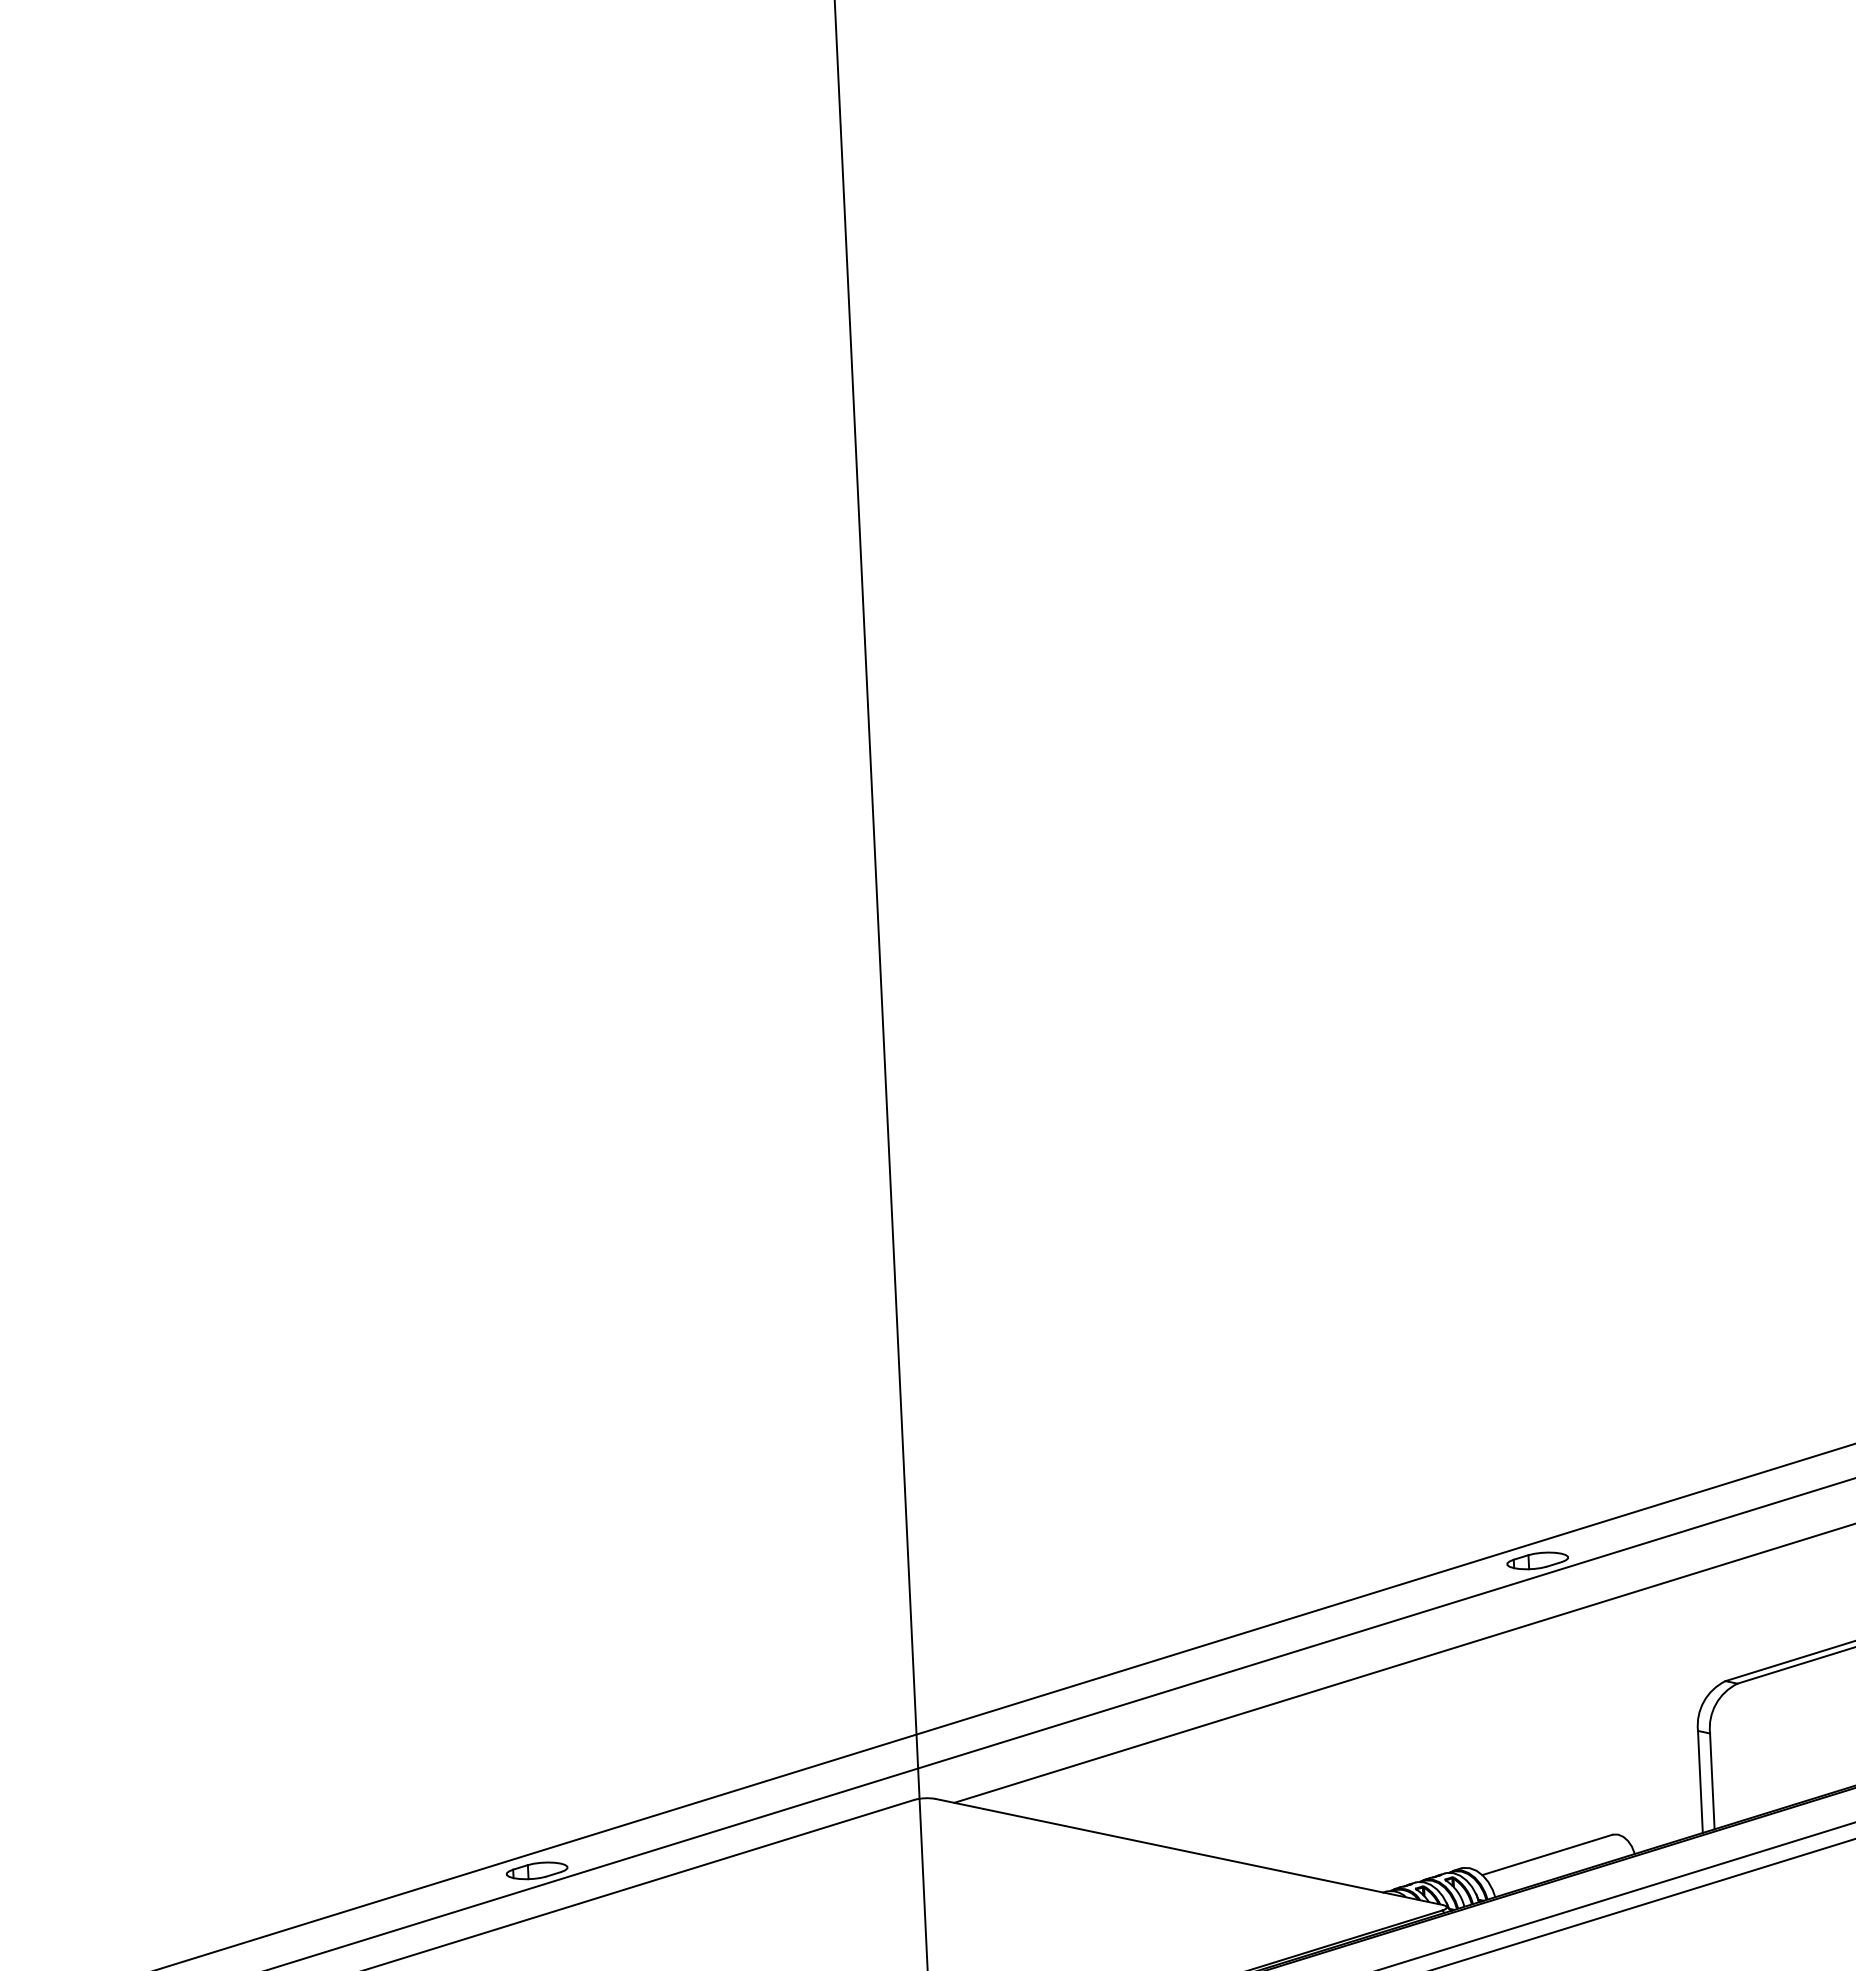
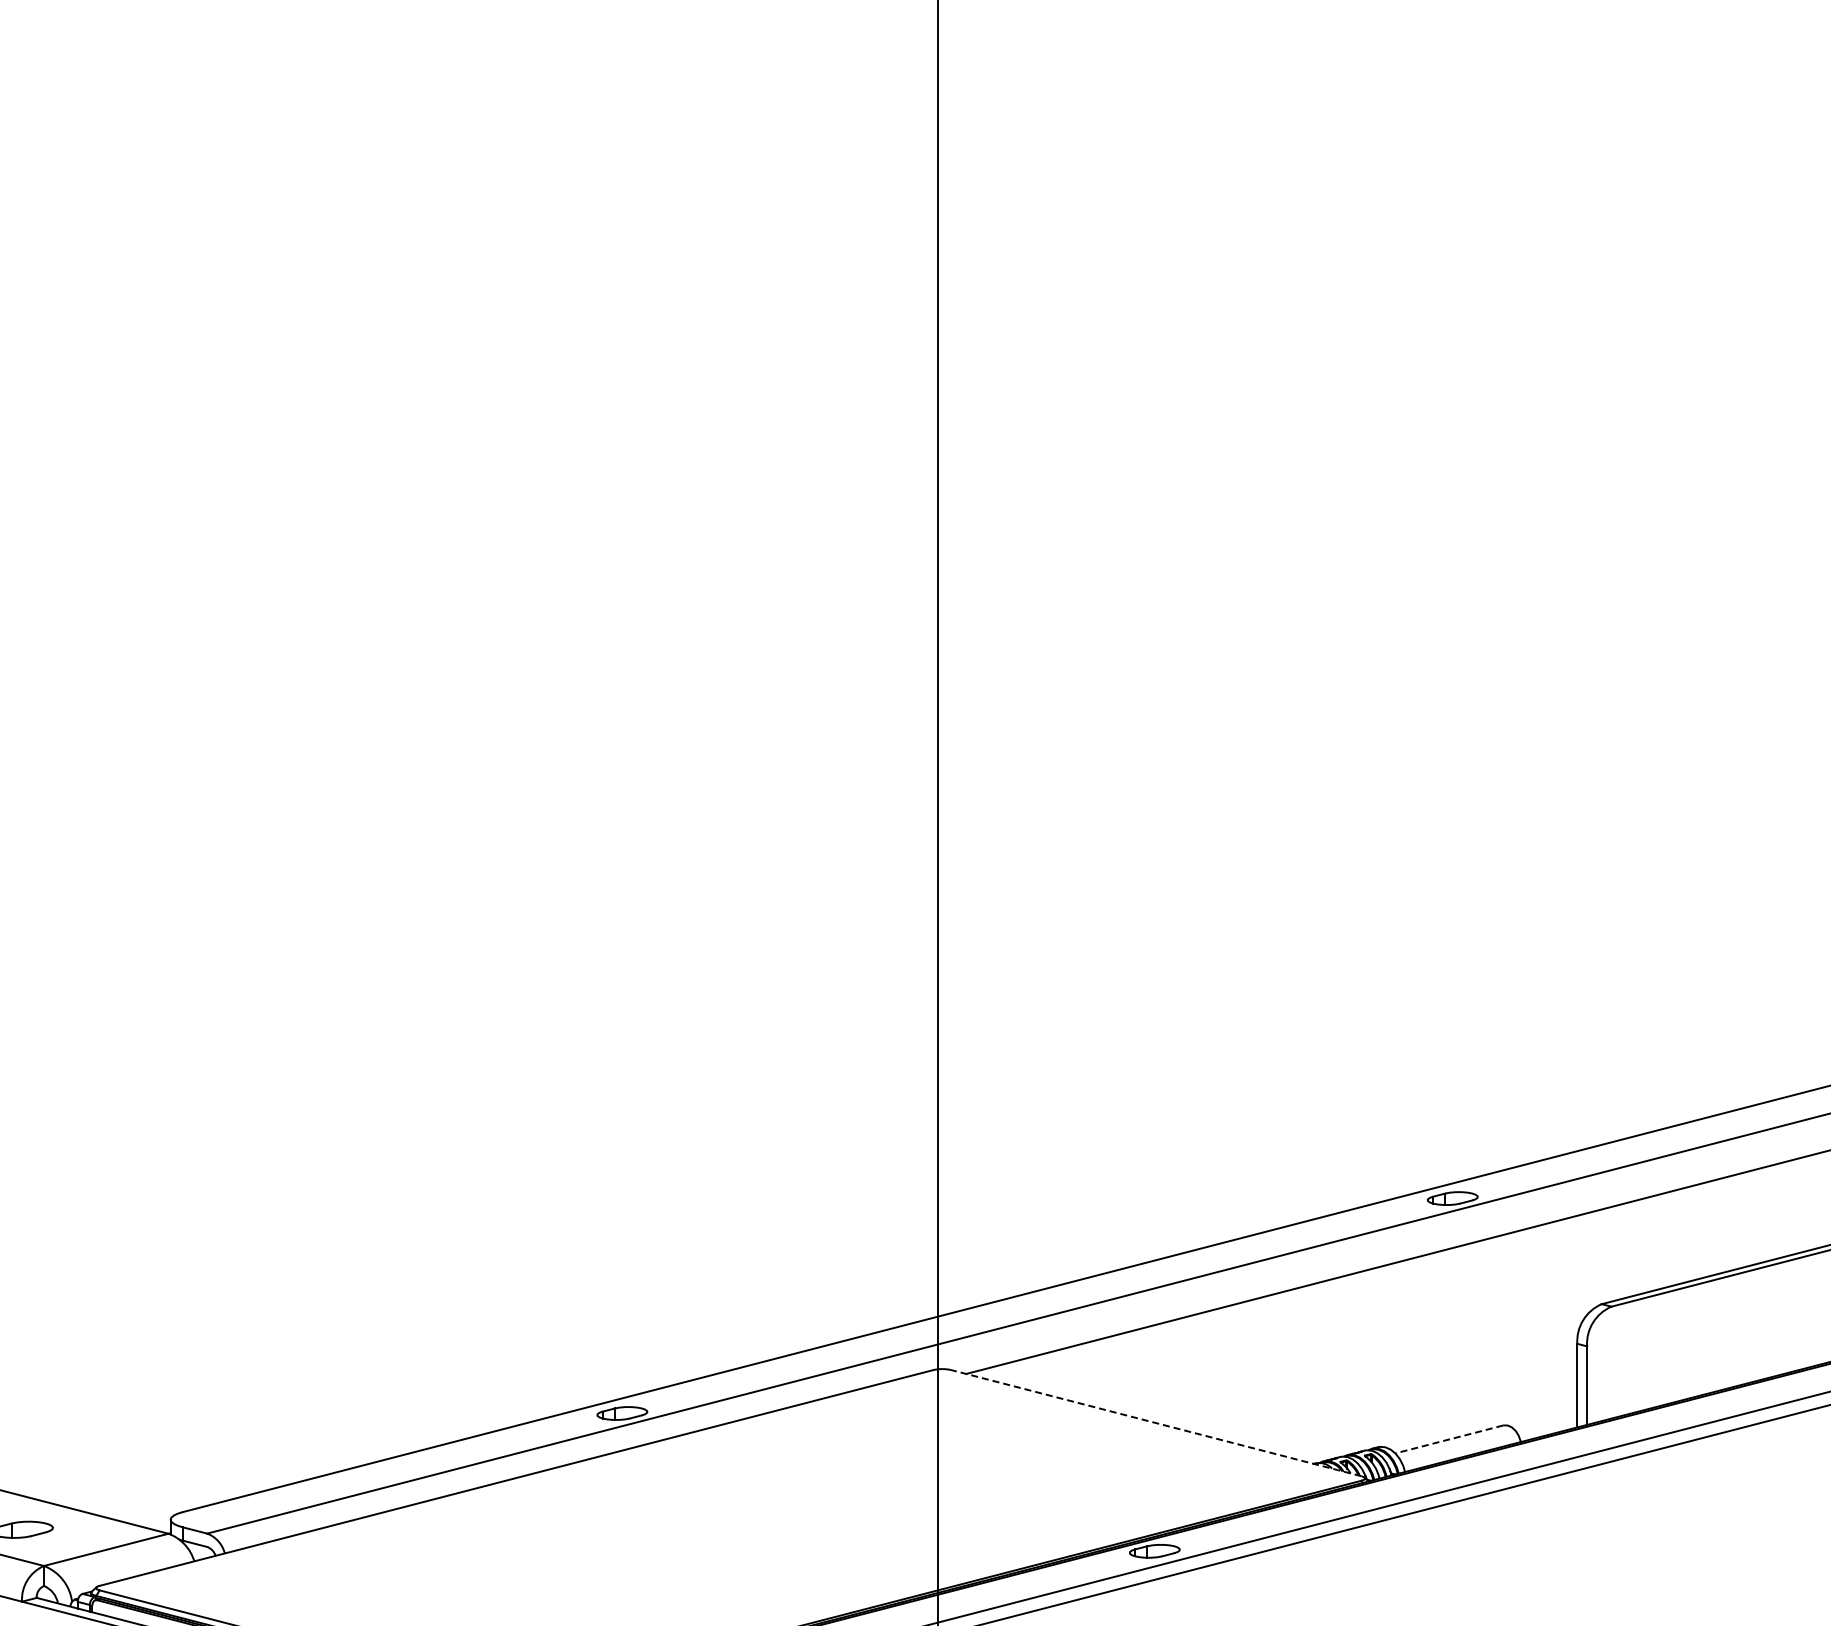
line: (1189, 1852) -> (1156, 1423), solid -> dashed
line: (1547, 1854) -> (1449, 1439), solid -> dashed

